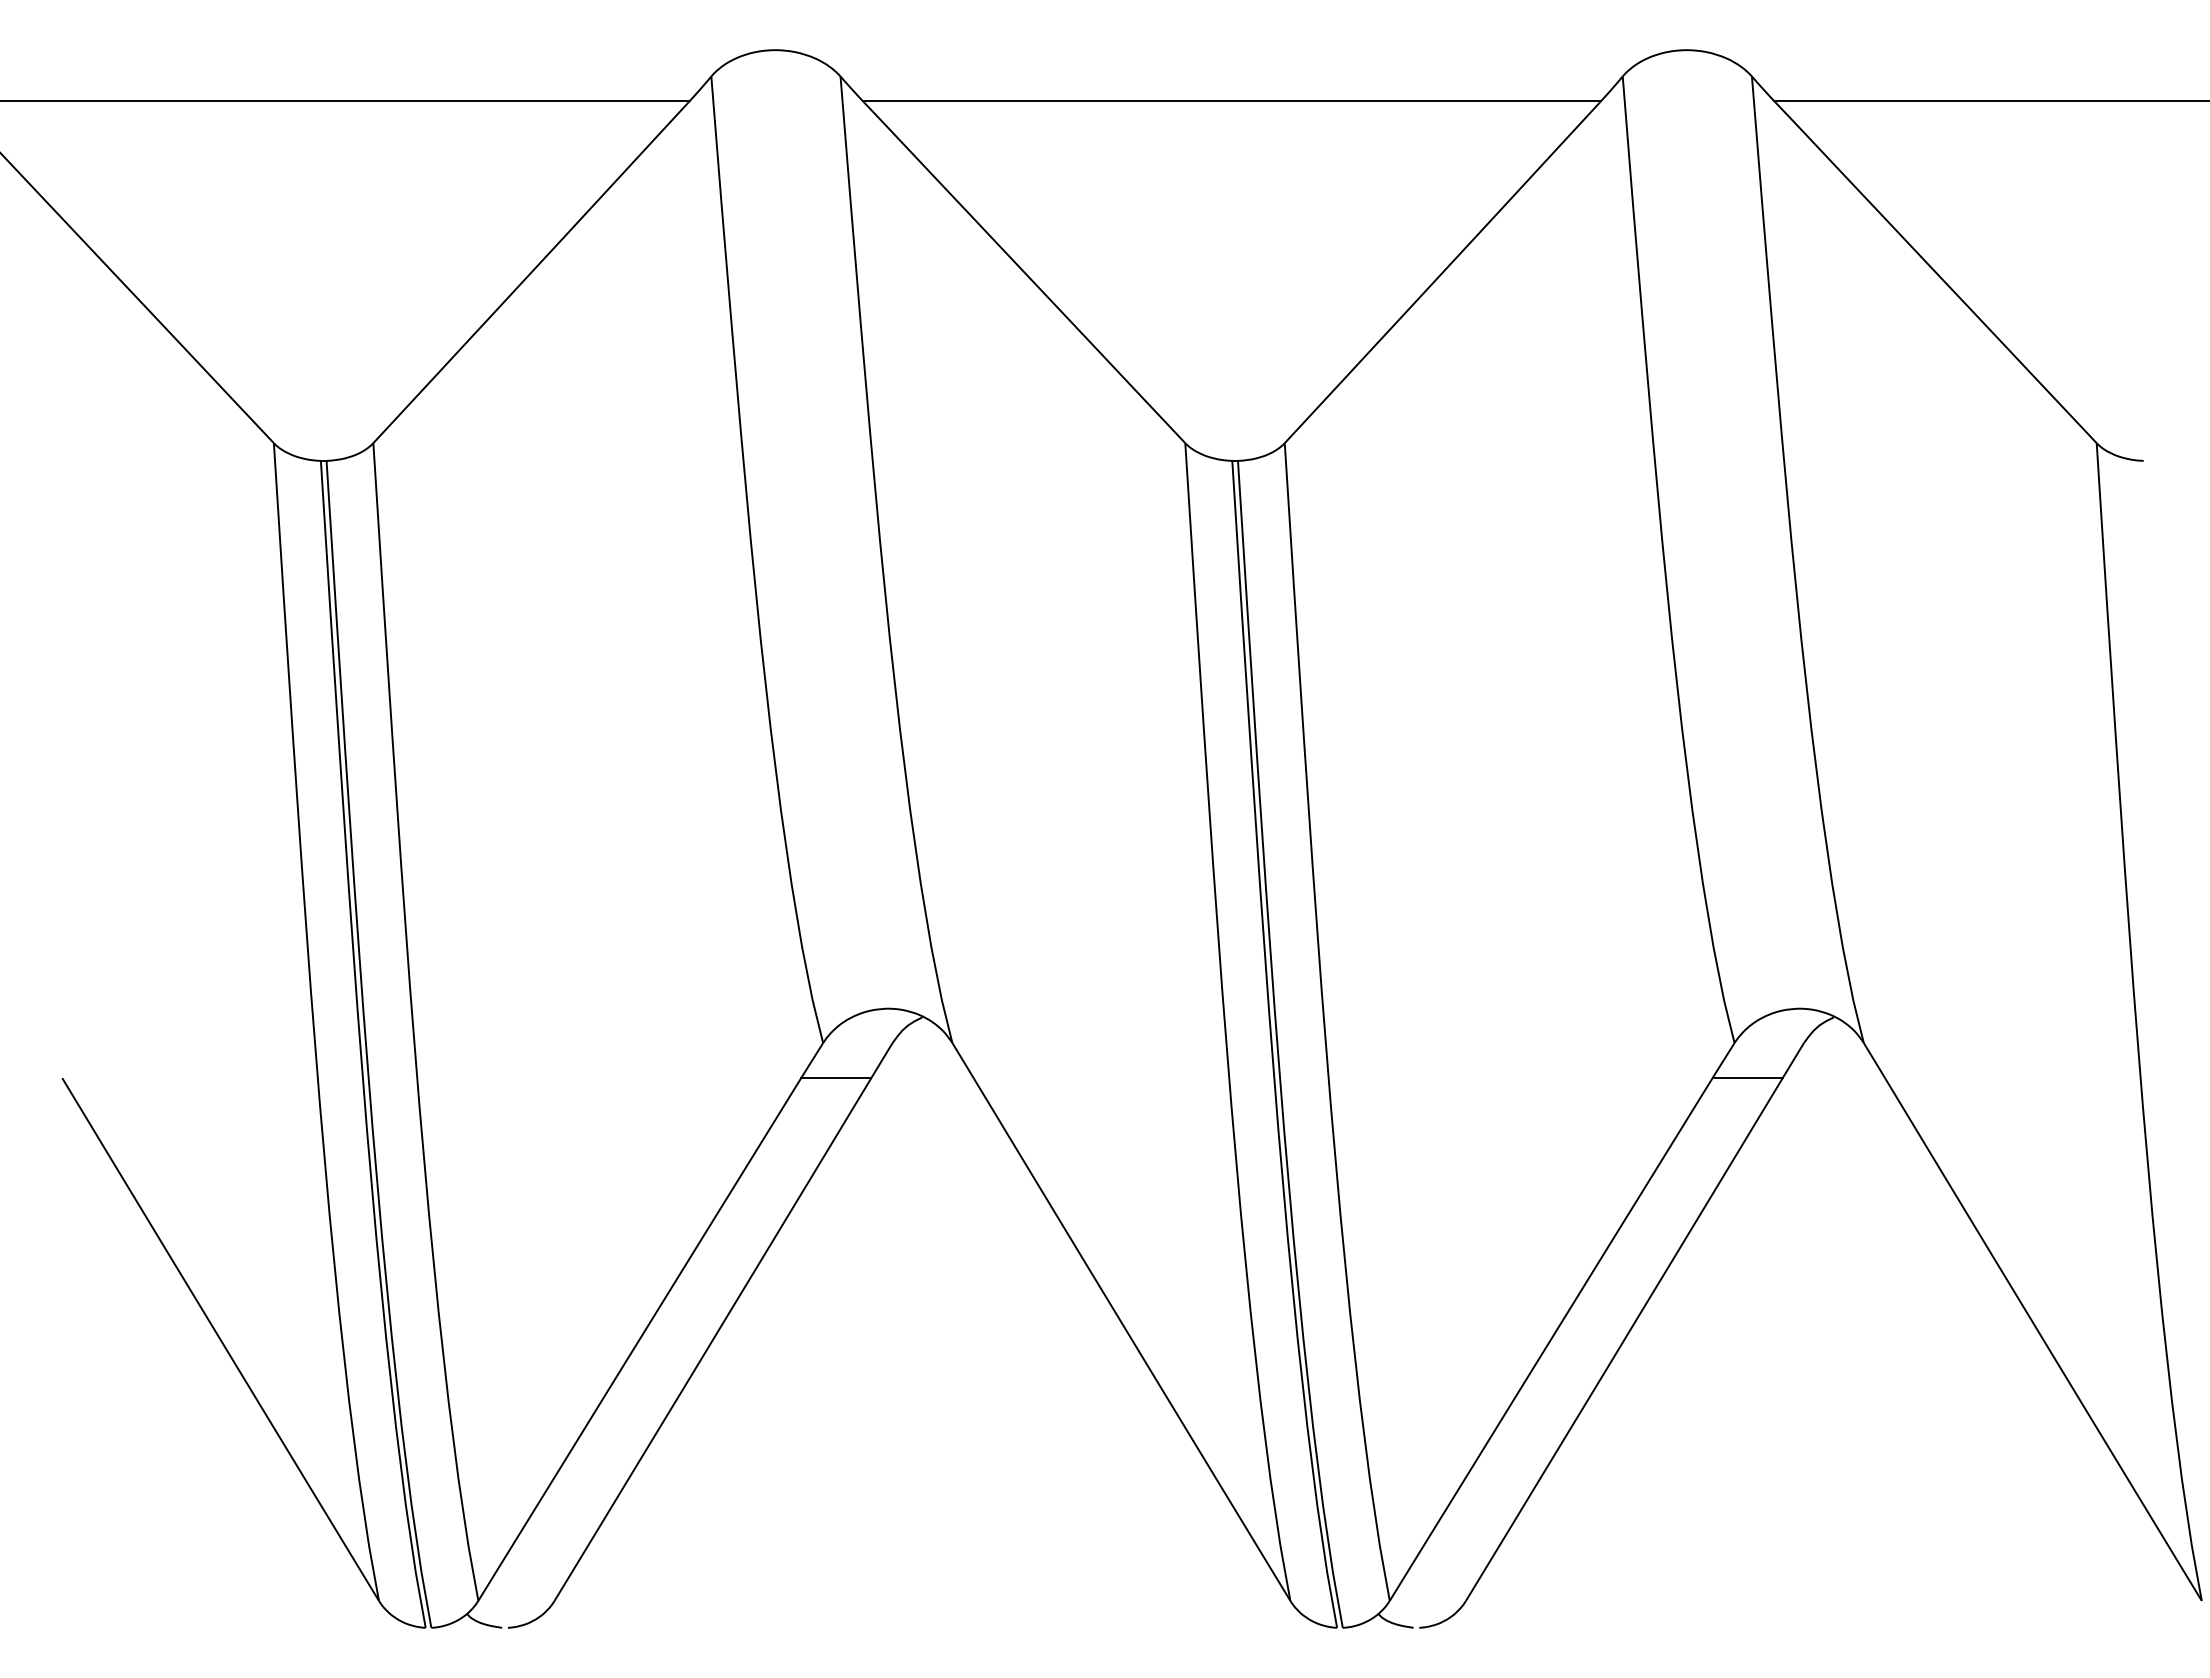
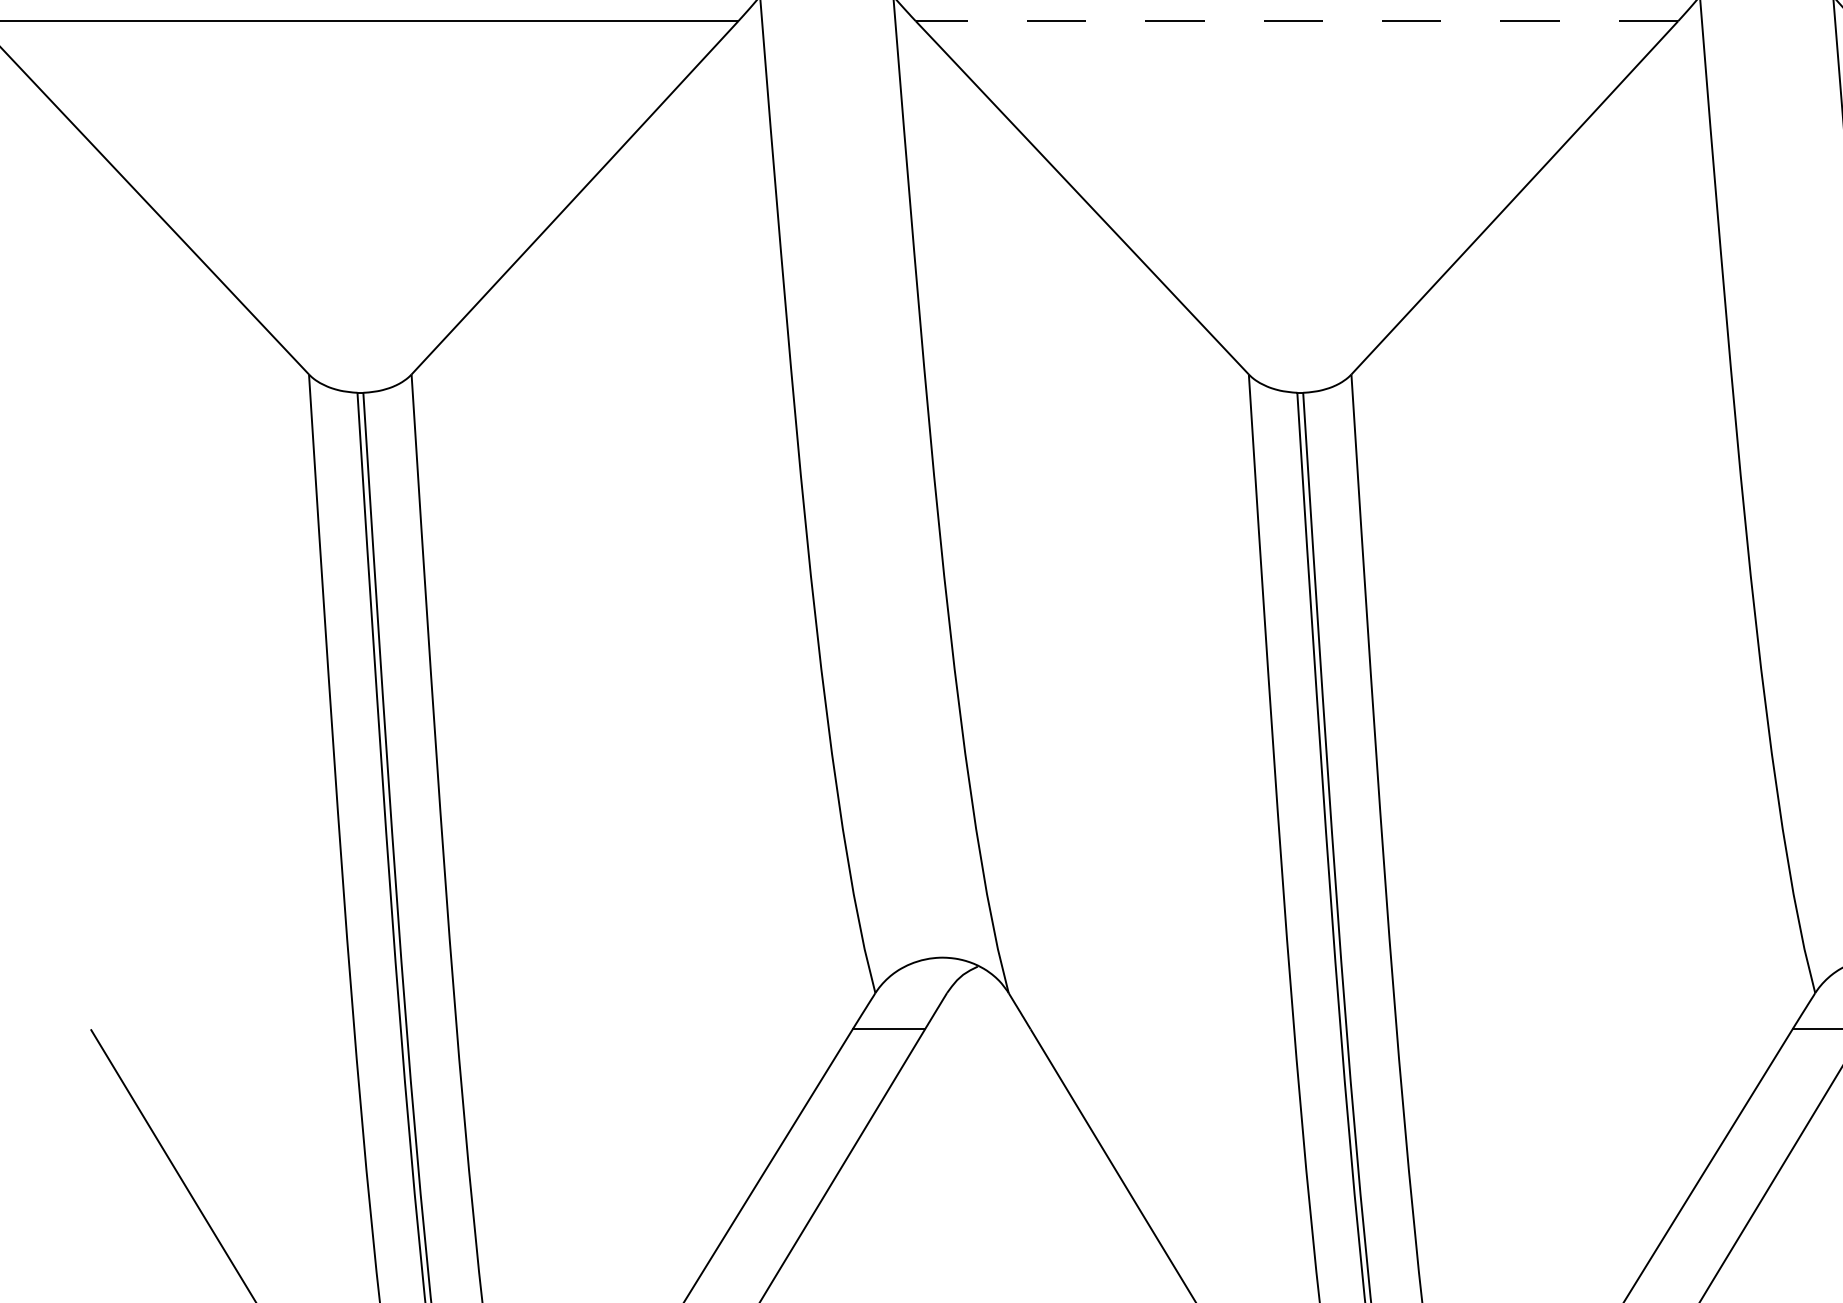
line: (1231, 100) -> (1296, 21), solid -> dashed

